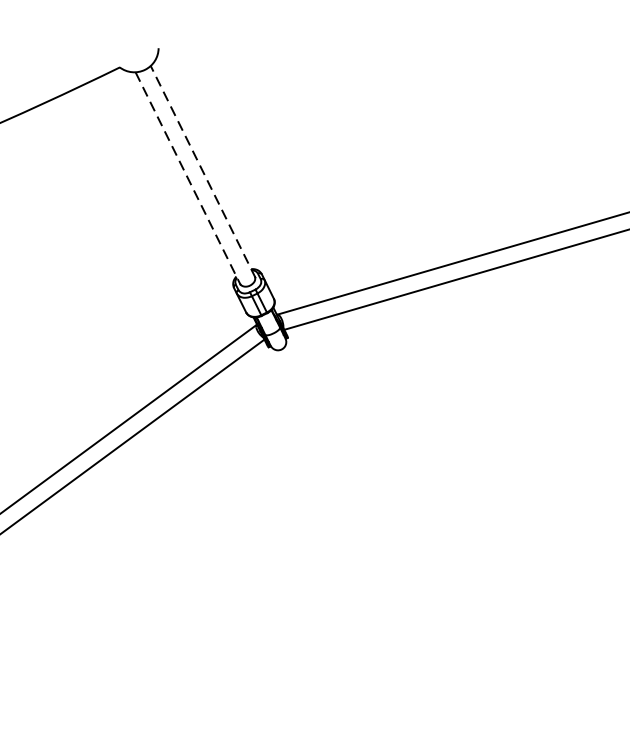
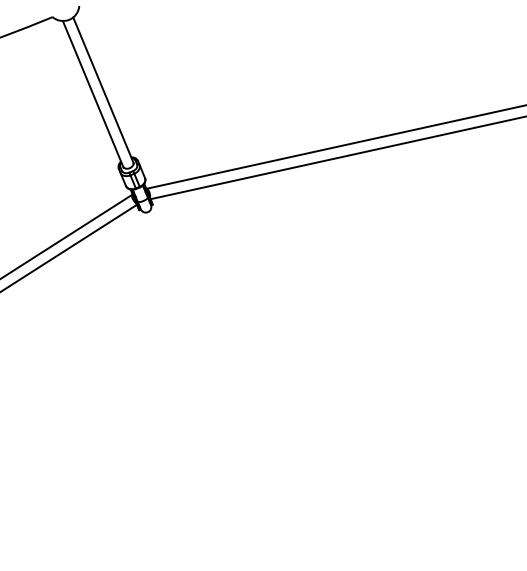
line: (203, 172) -> (103, 90), dashed -> solid
line: (188, 179) -> (93, 94), dashed -> solid

